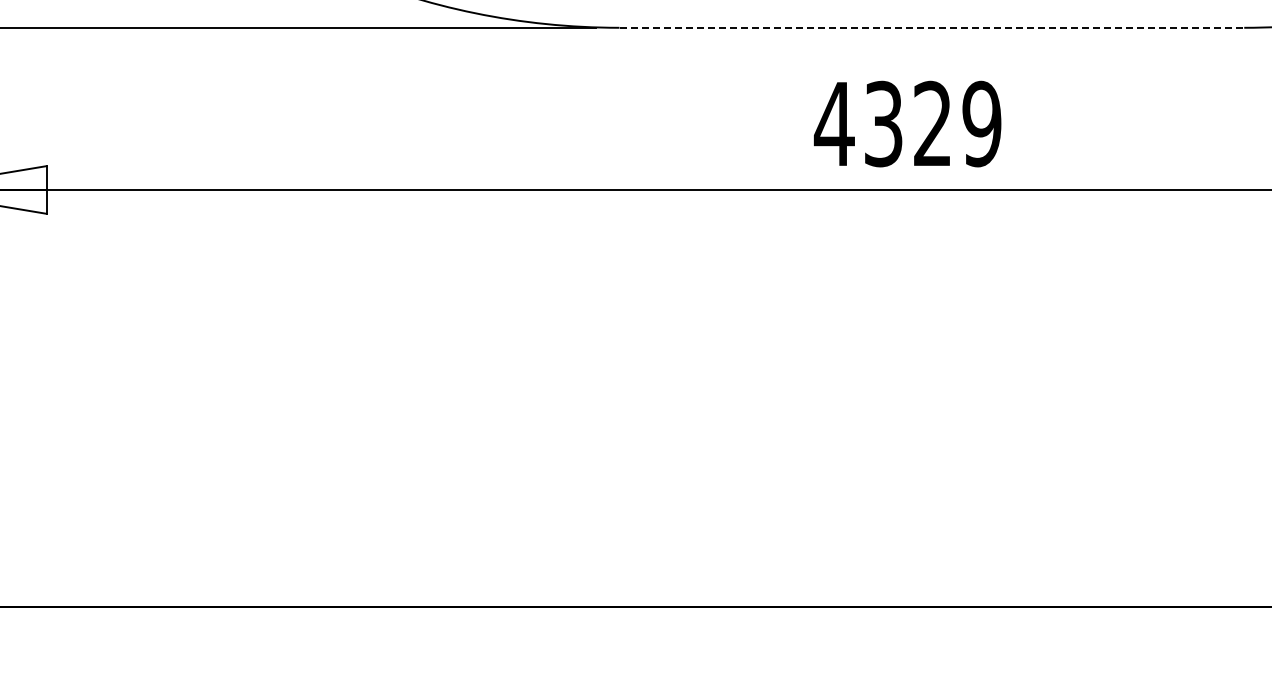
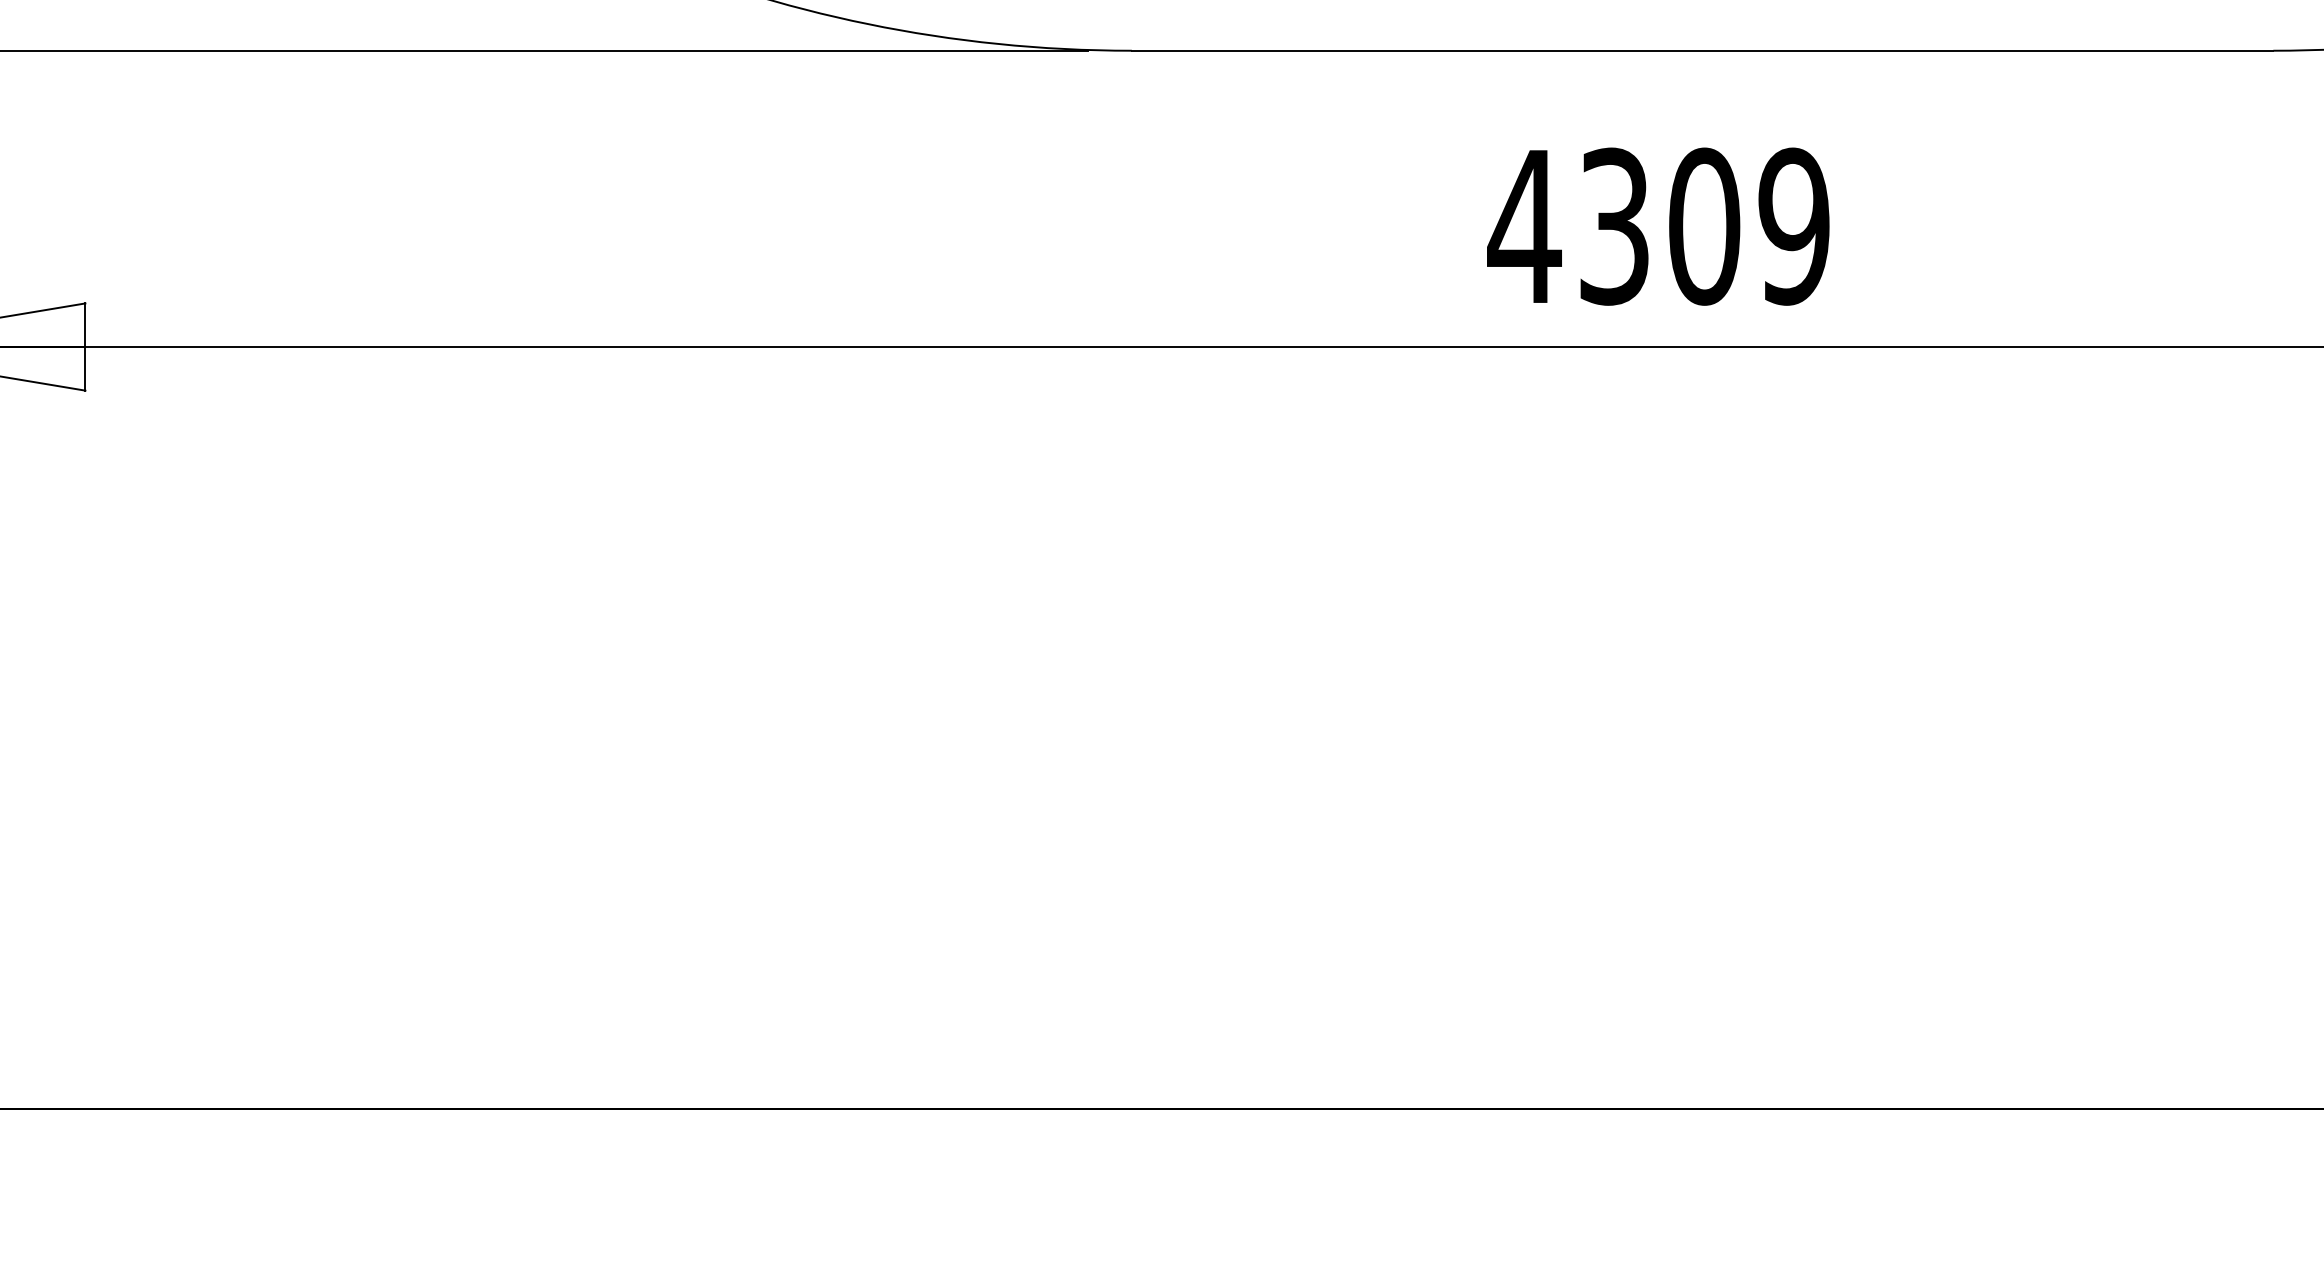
line: (932, 27) -> (1703, 50), dashed -> solid
text: (932, 123) -> (1703, 225), 4329 -> 4309

